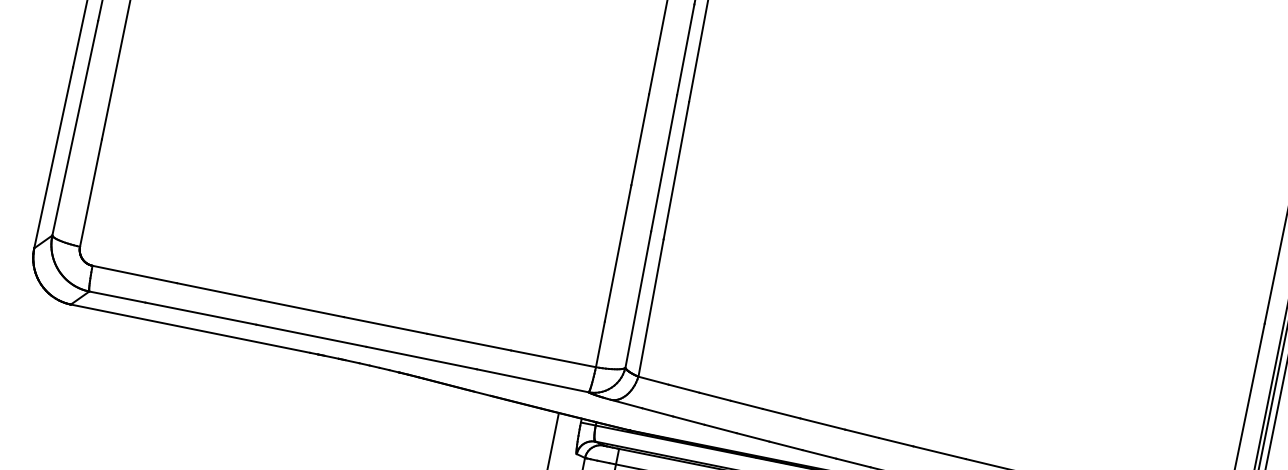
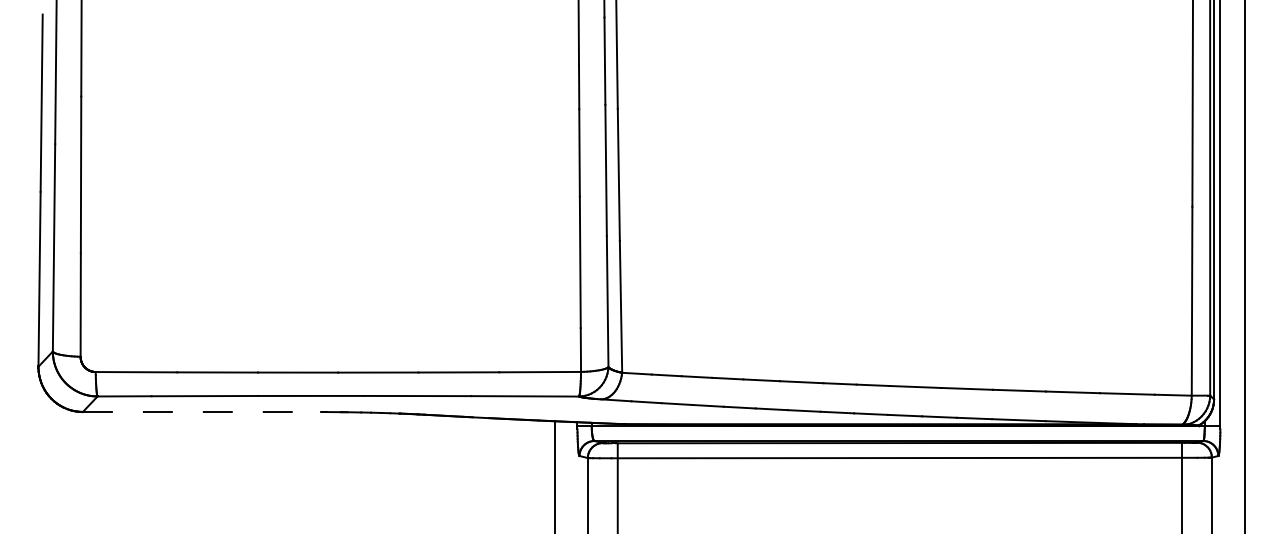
line: (194, 330) -> (202, 412), solid -> dashed

